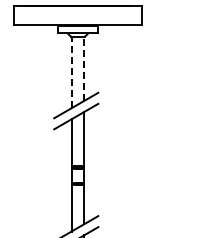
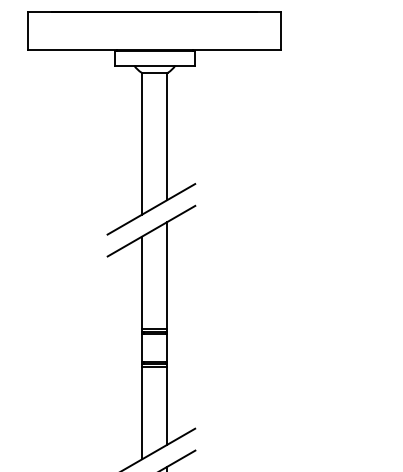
line: (84, 68) -> (167, 135), dashed -> solid
line: (71, 72) -> (141, 143), dashed -> solid

